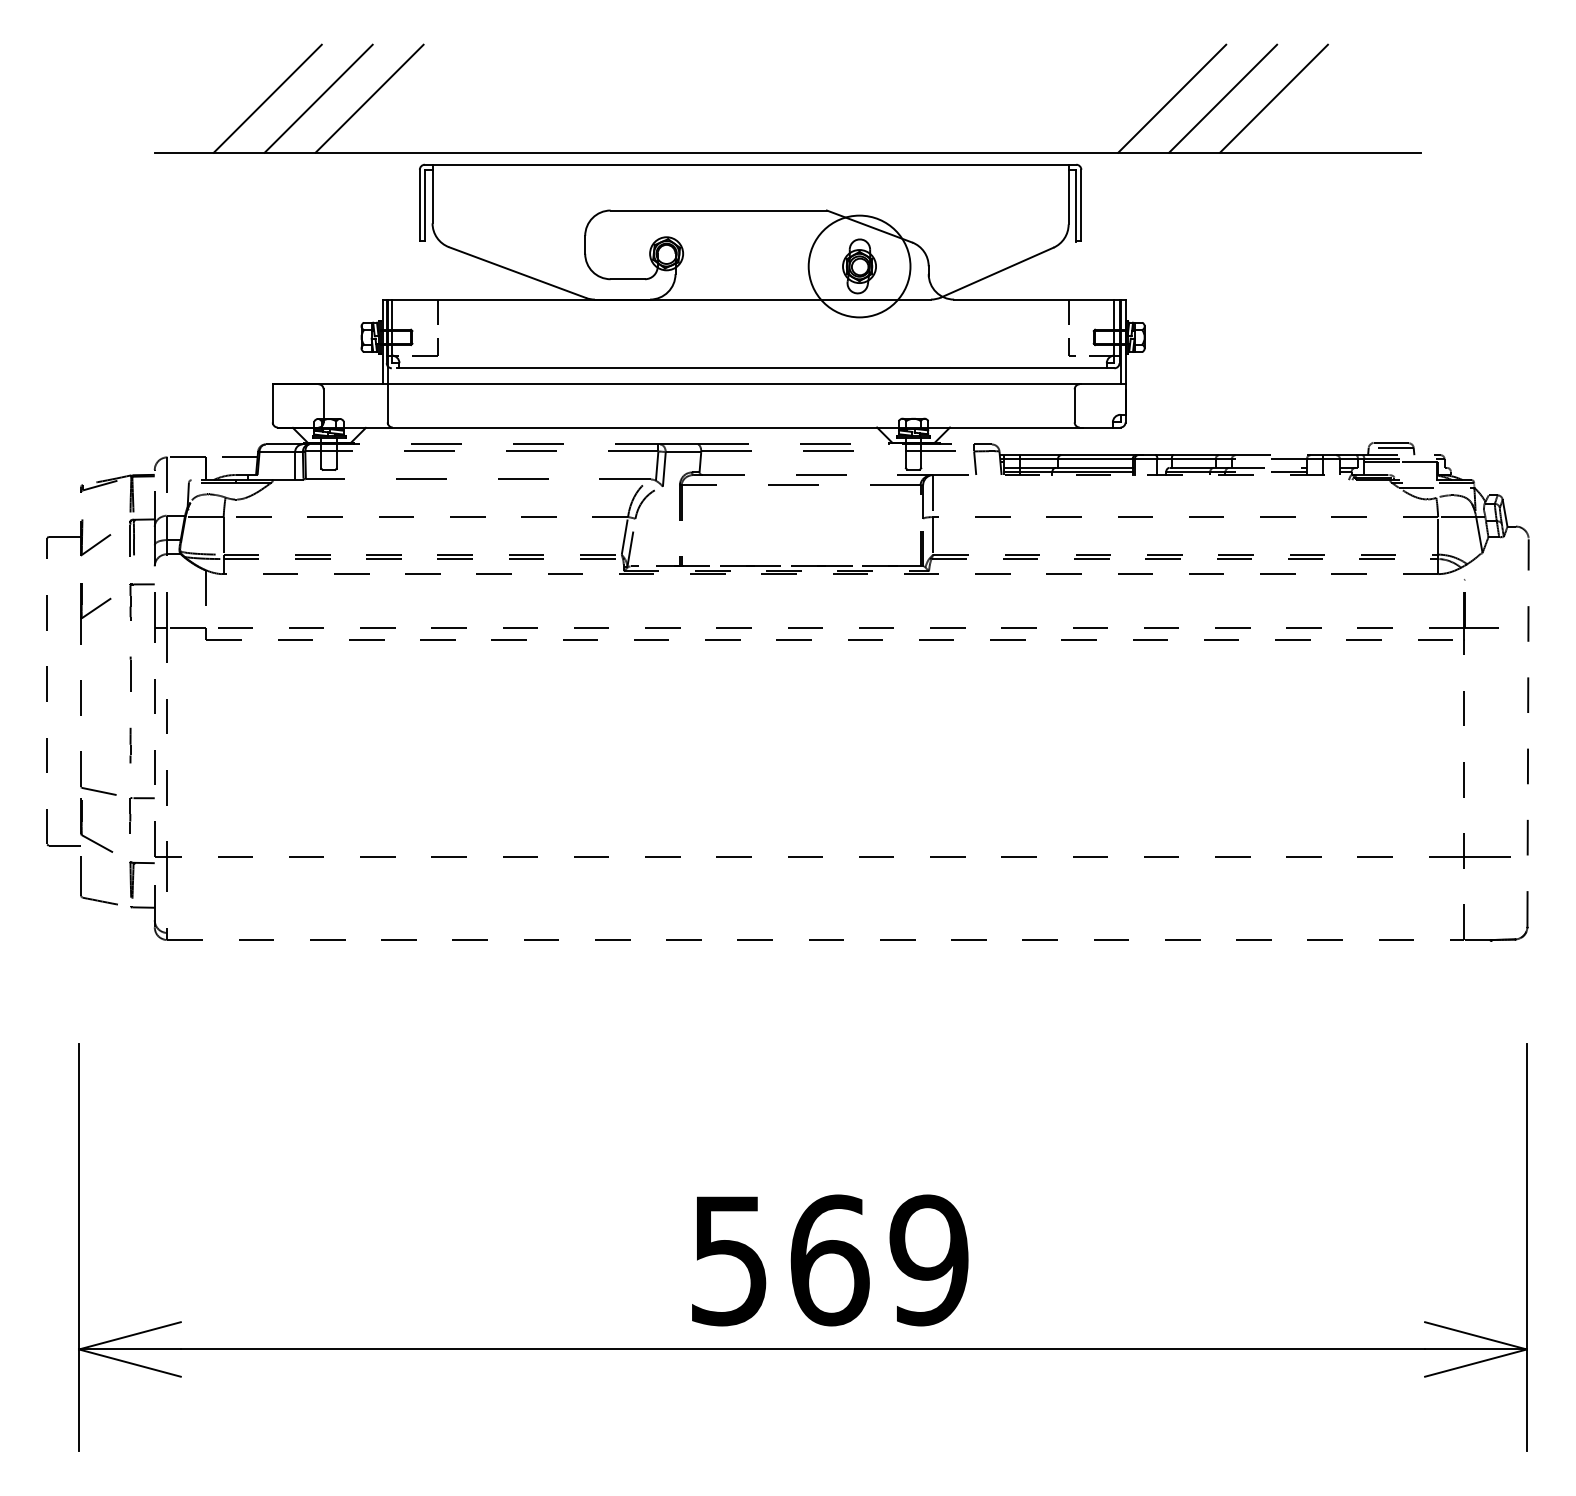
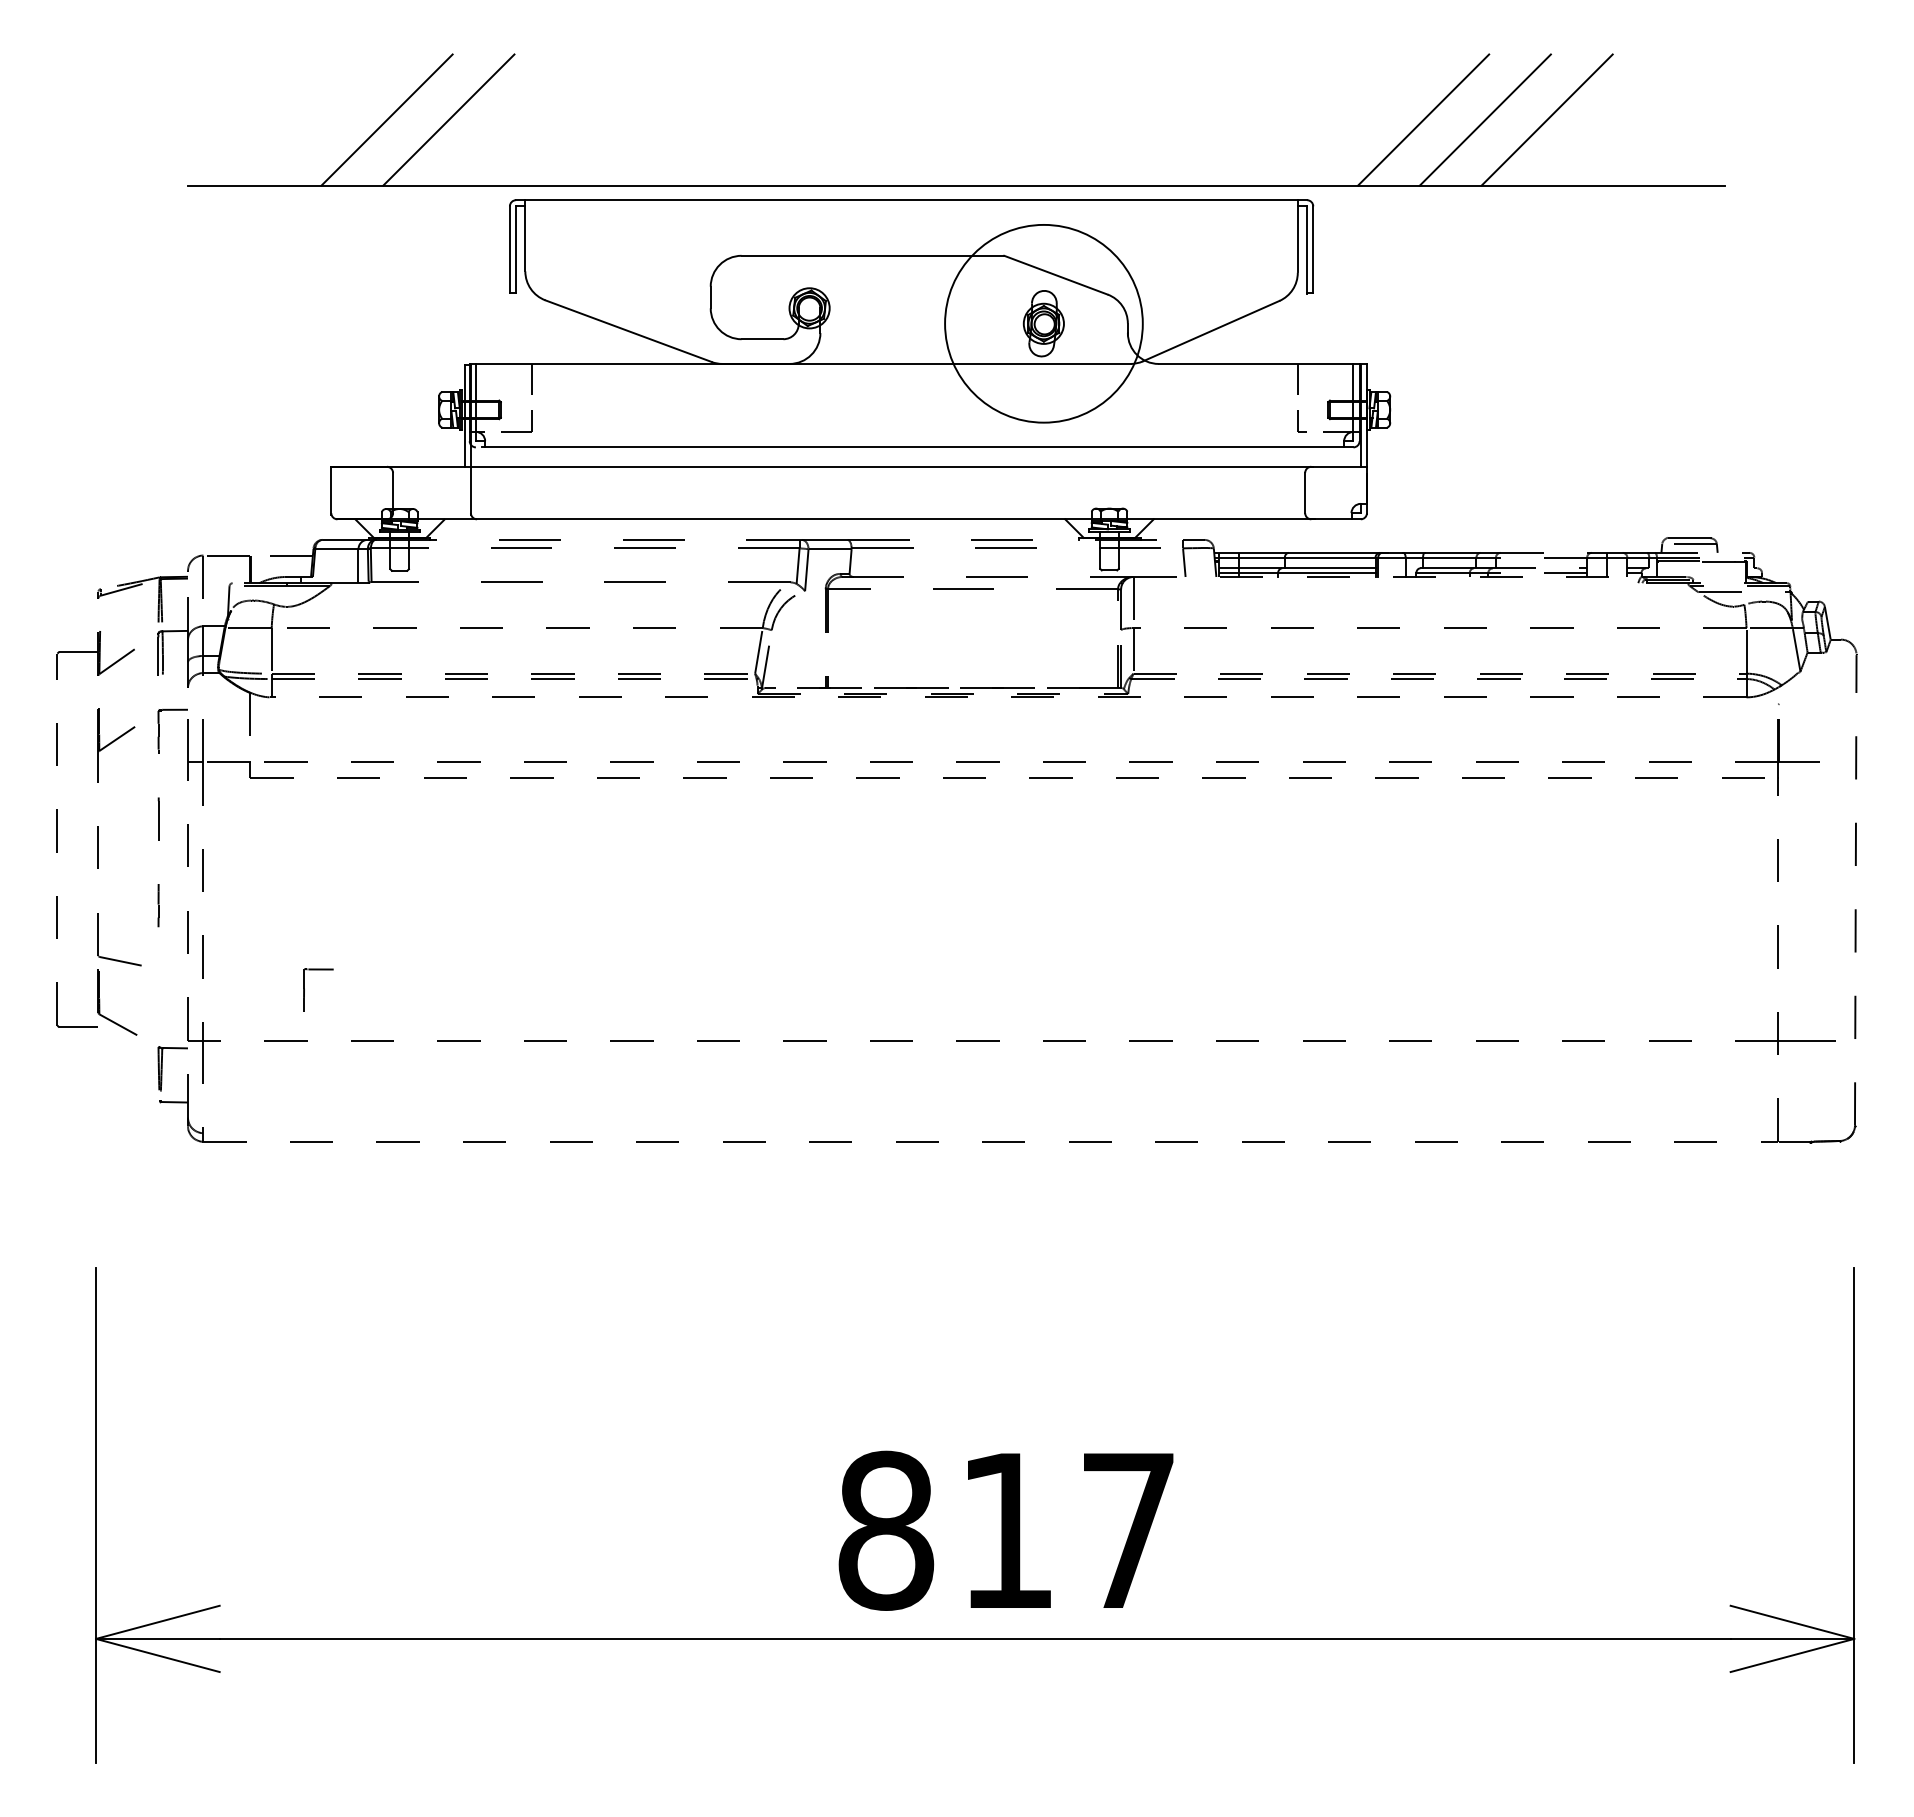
line: (267, 98) -> (324, 119), removed
circle: (859, 266) -> (1043, 323), size x1.6
part: (131, 815) -> (305, 990), moved
part: (81, 880) -> (99, 1069), removed
text: (829, 1260) -> (1007, 1530), 569 -> 817

